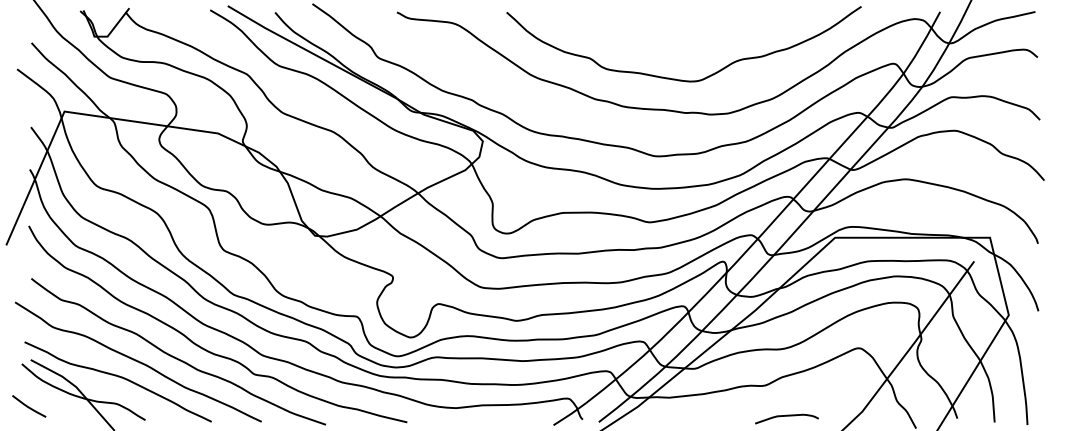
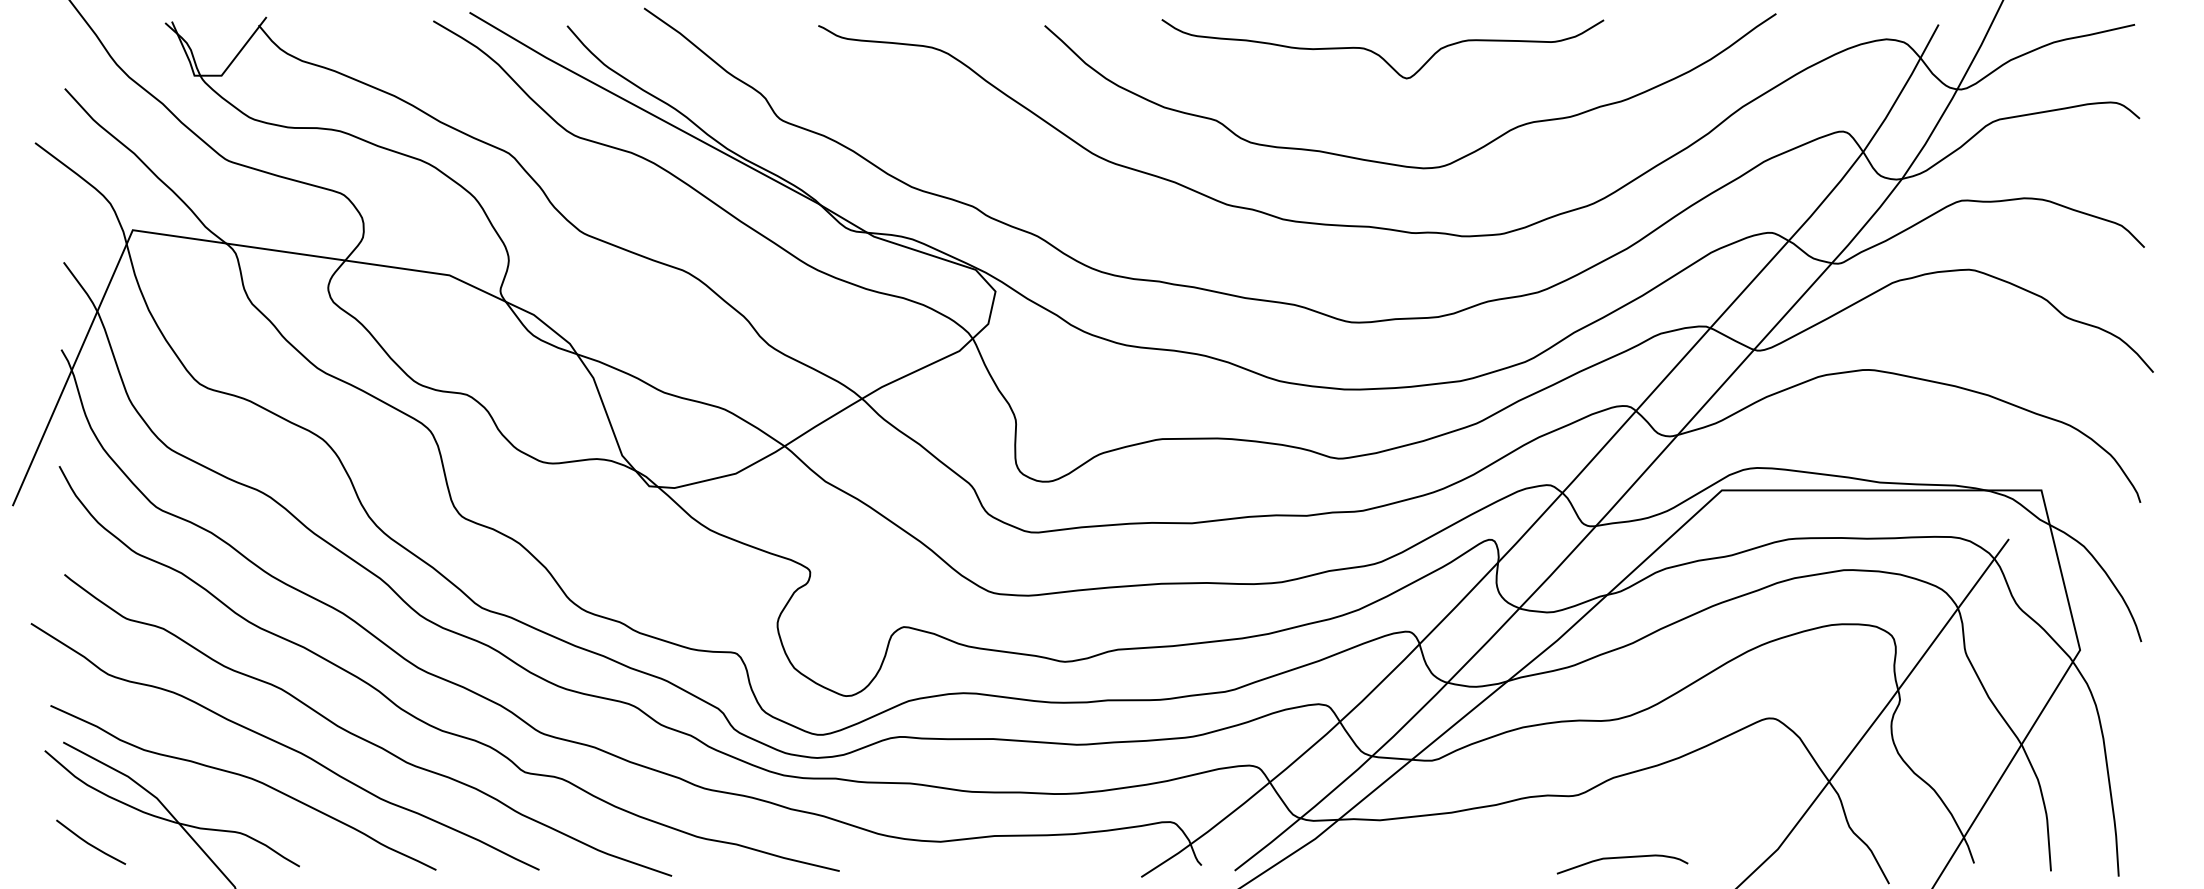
curve: (668, 25) -> (1378, 52), added
line: (29, 406) -> (91, 842), moved

